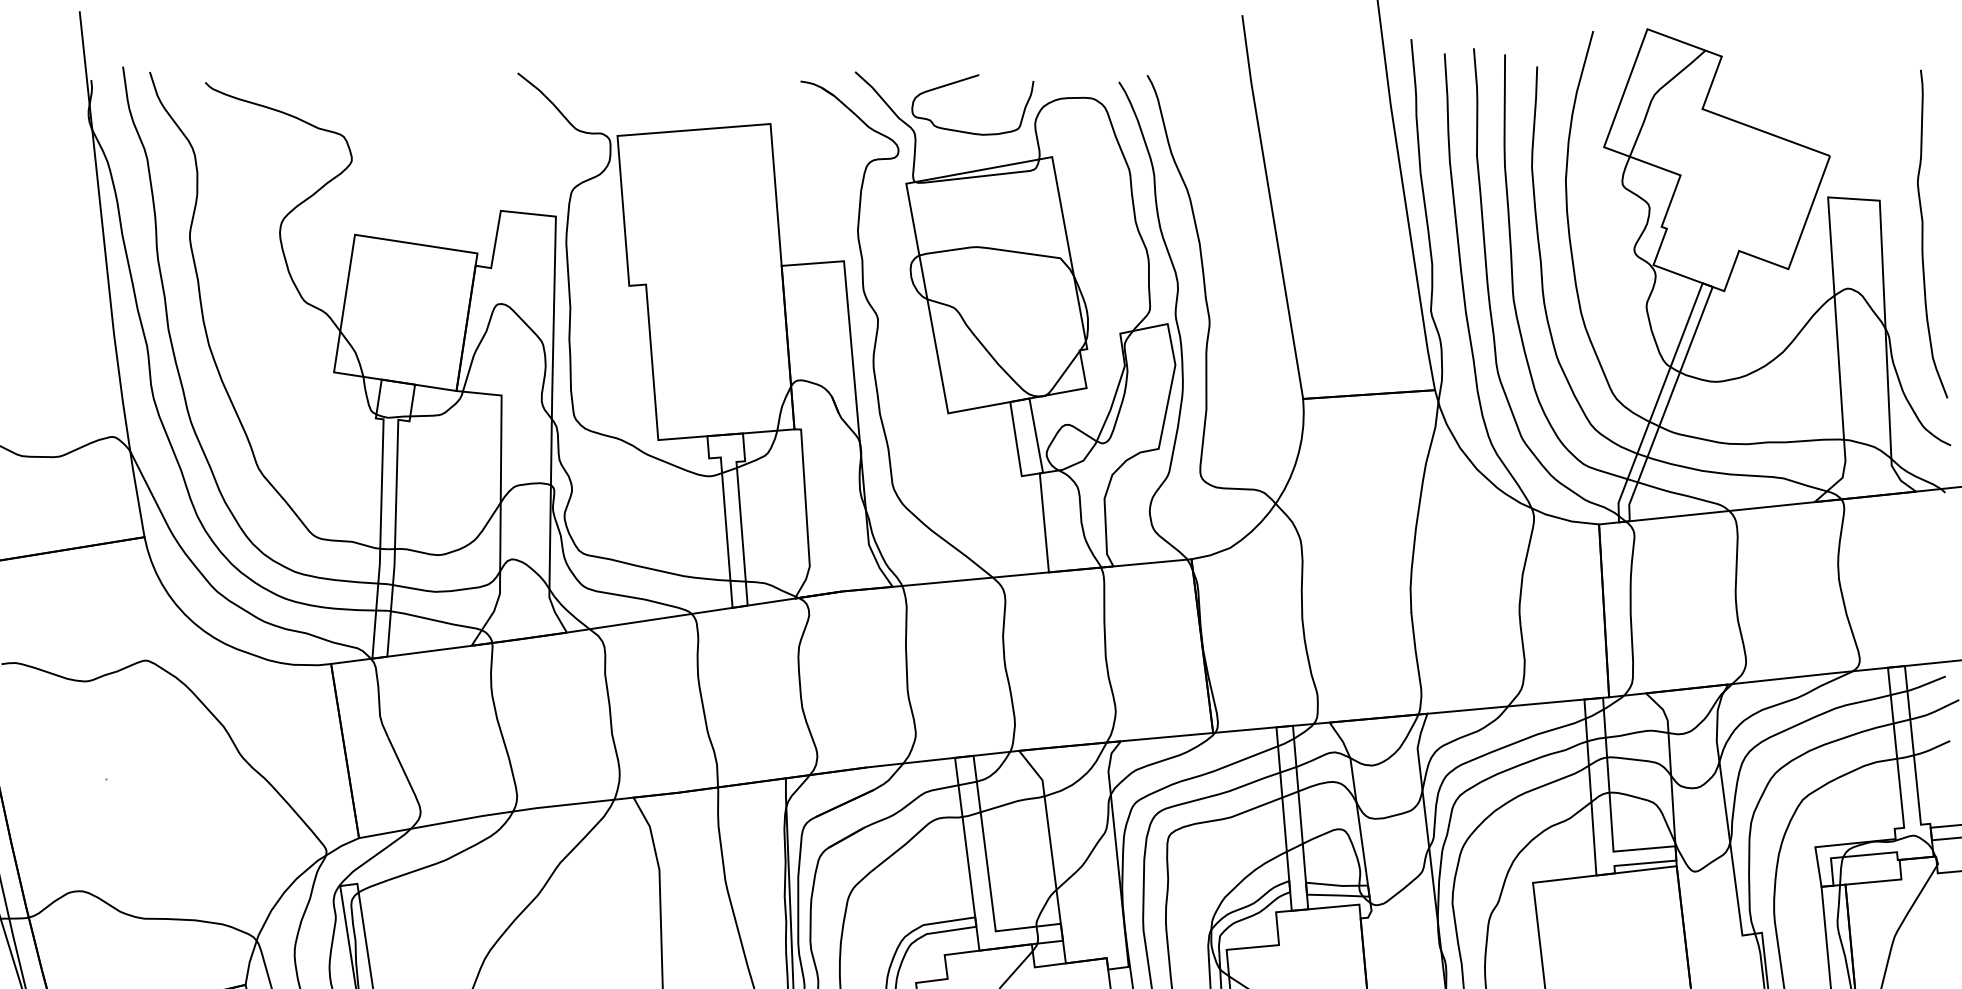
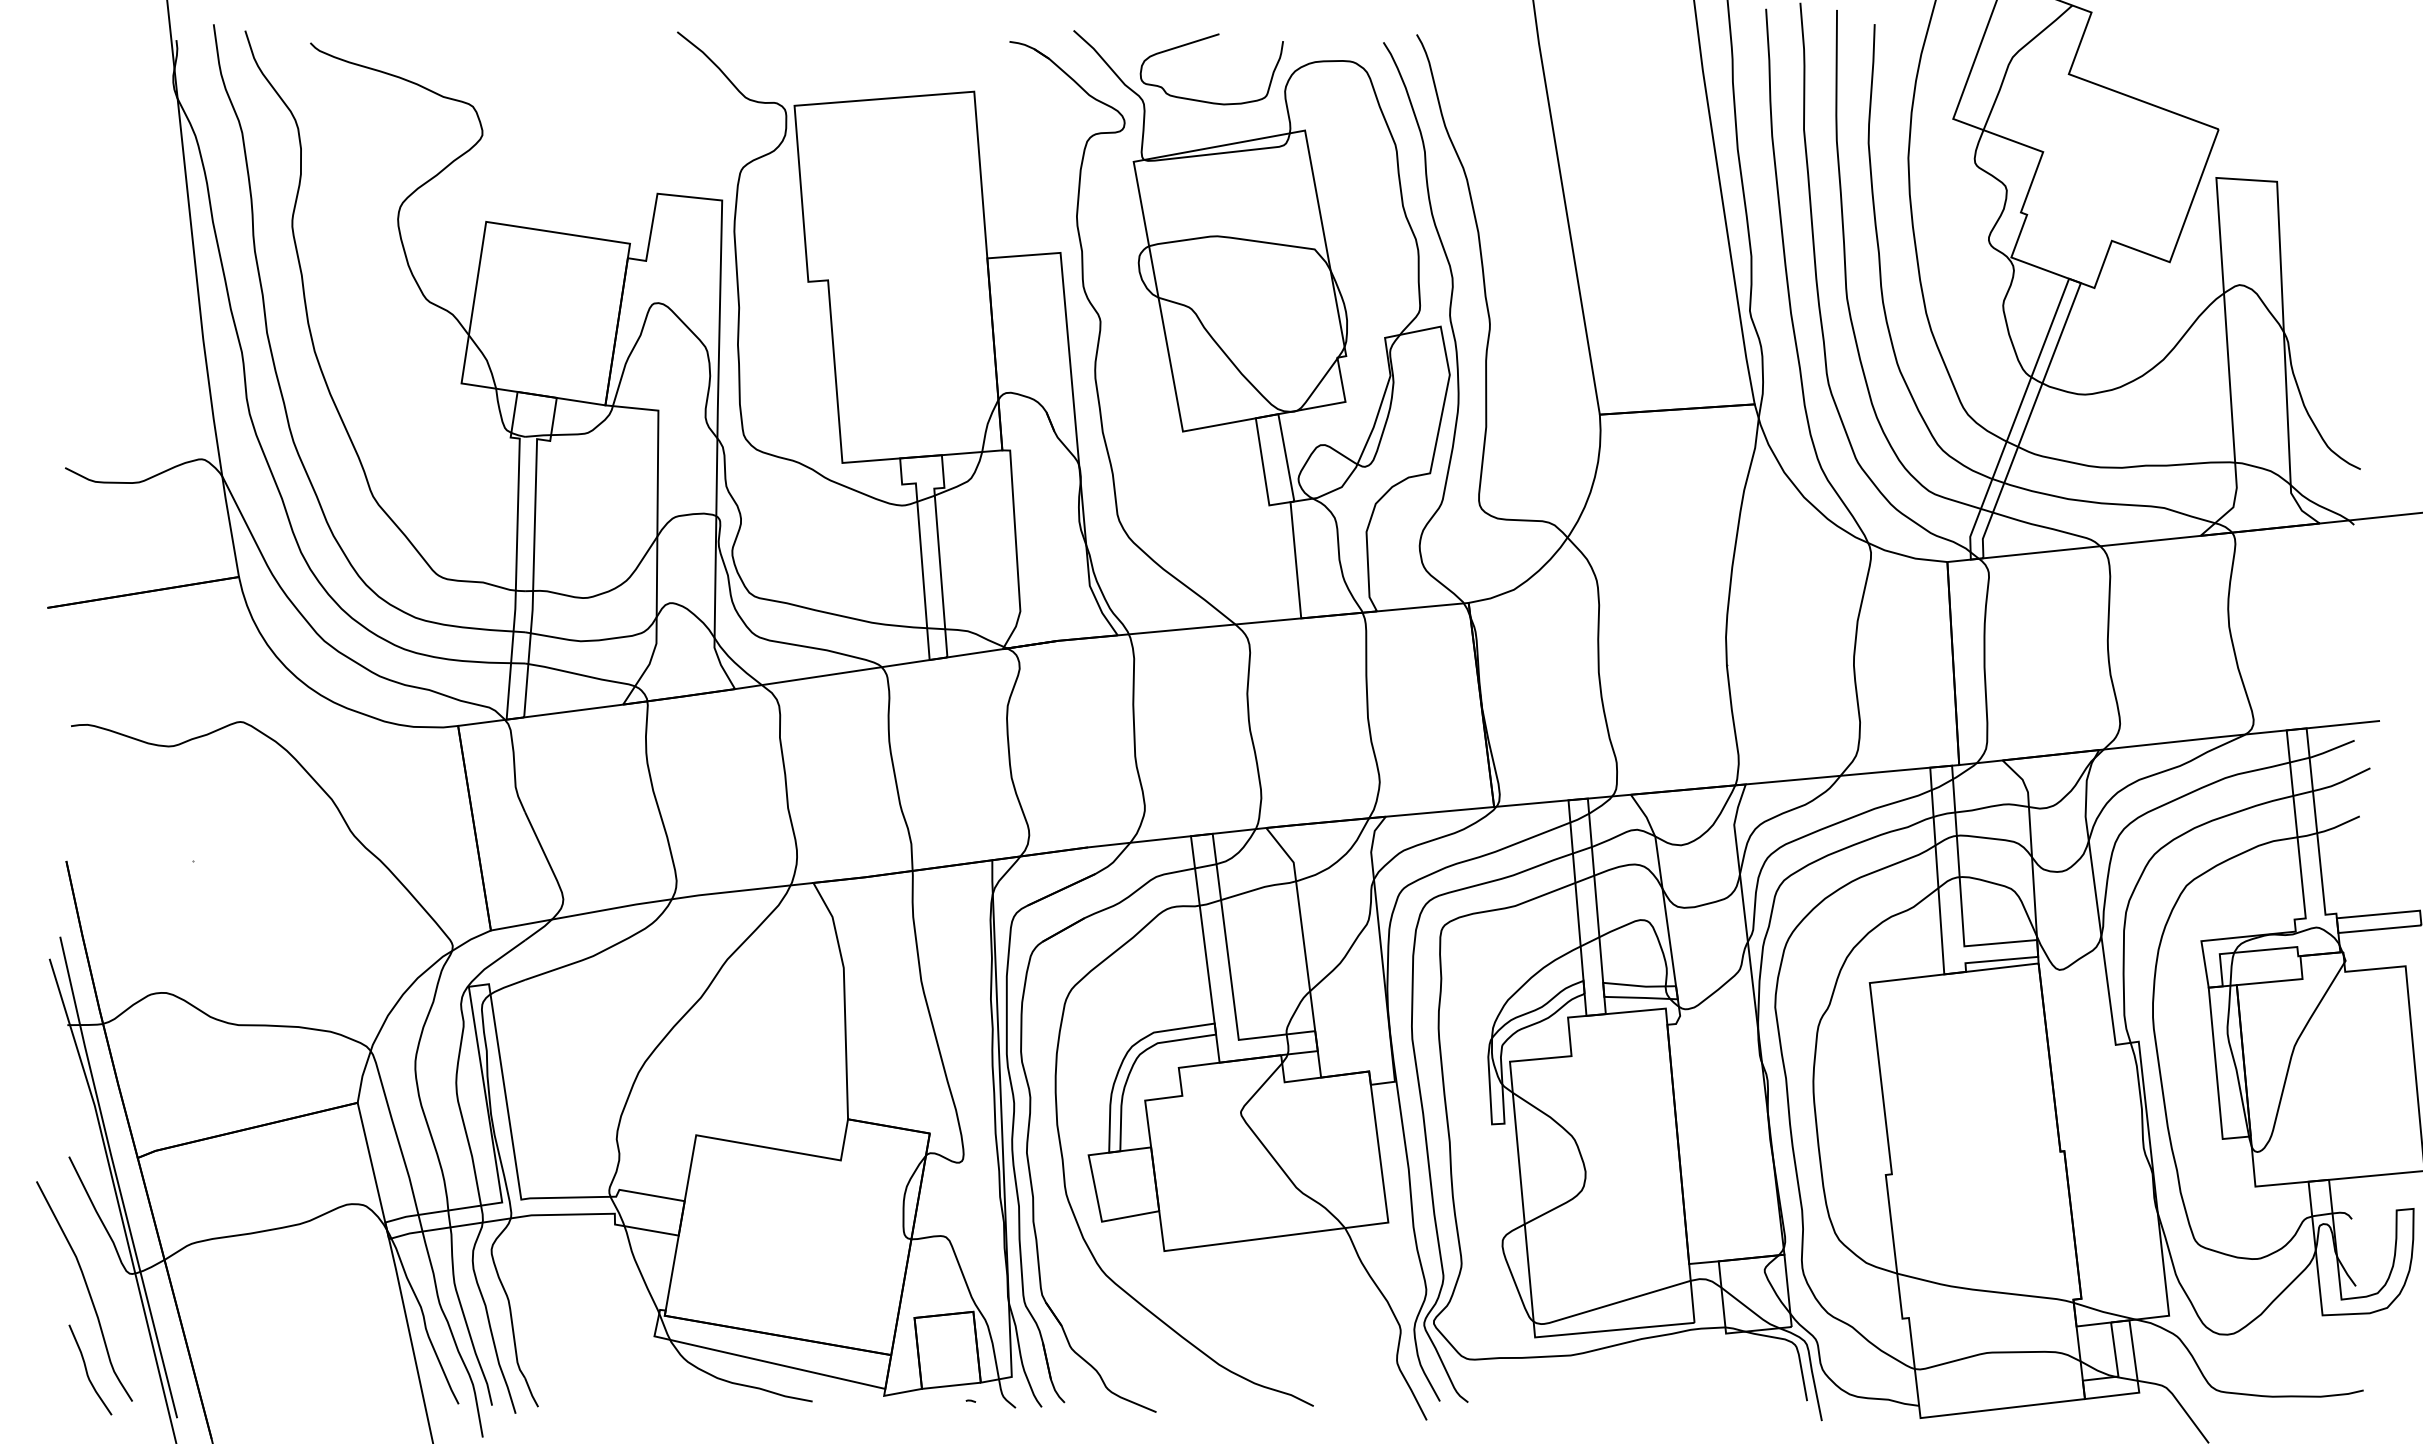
curve: (1923, 233) -> (2328, 220), removed

